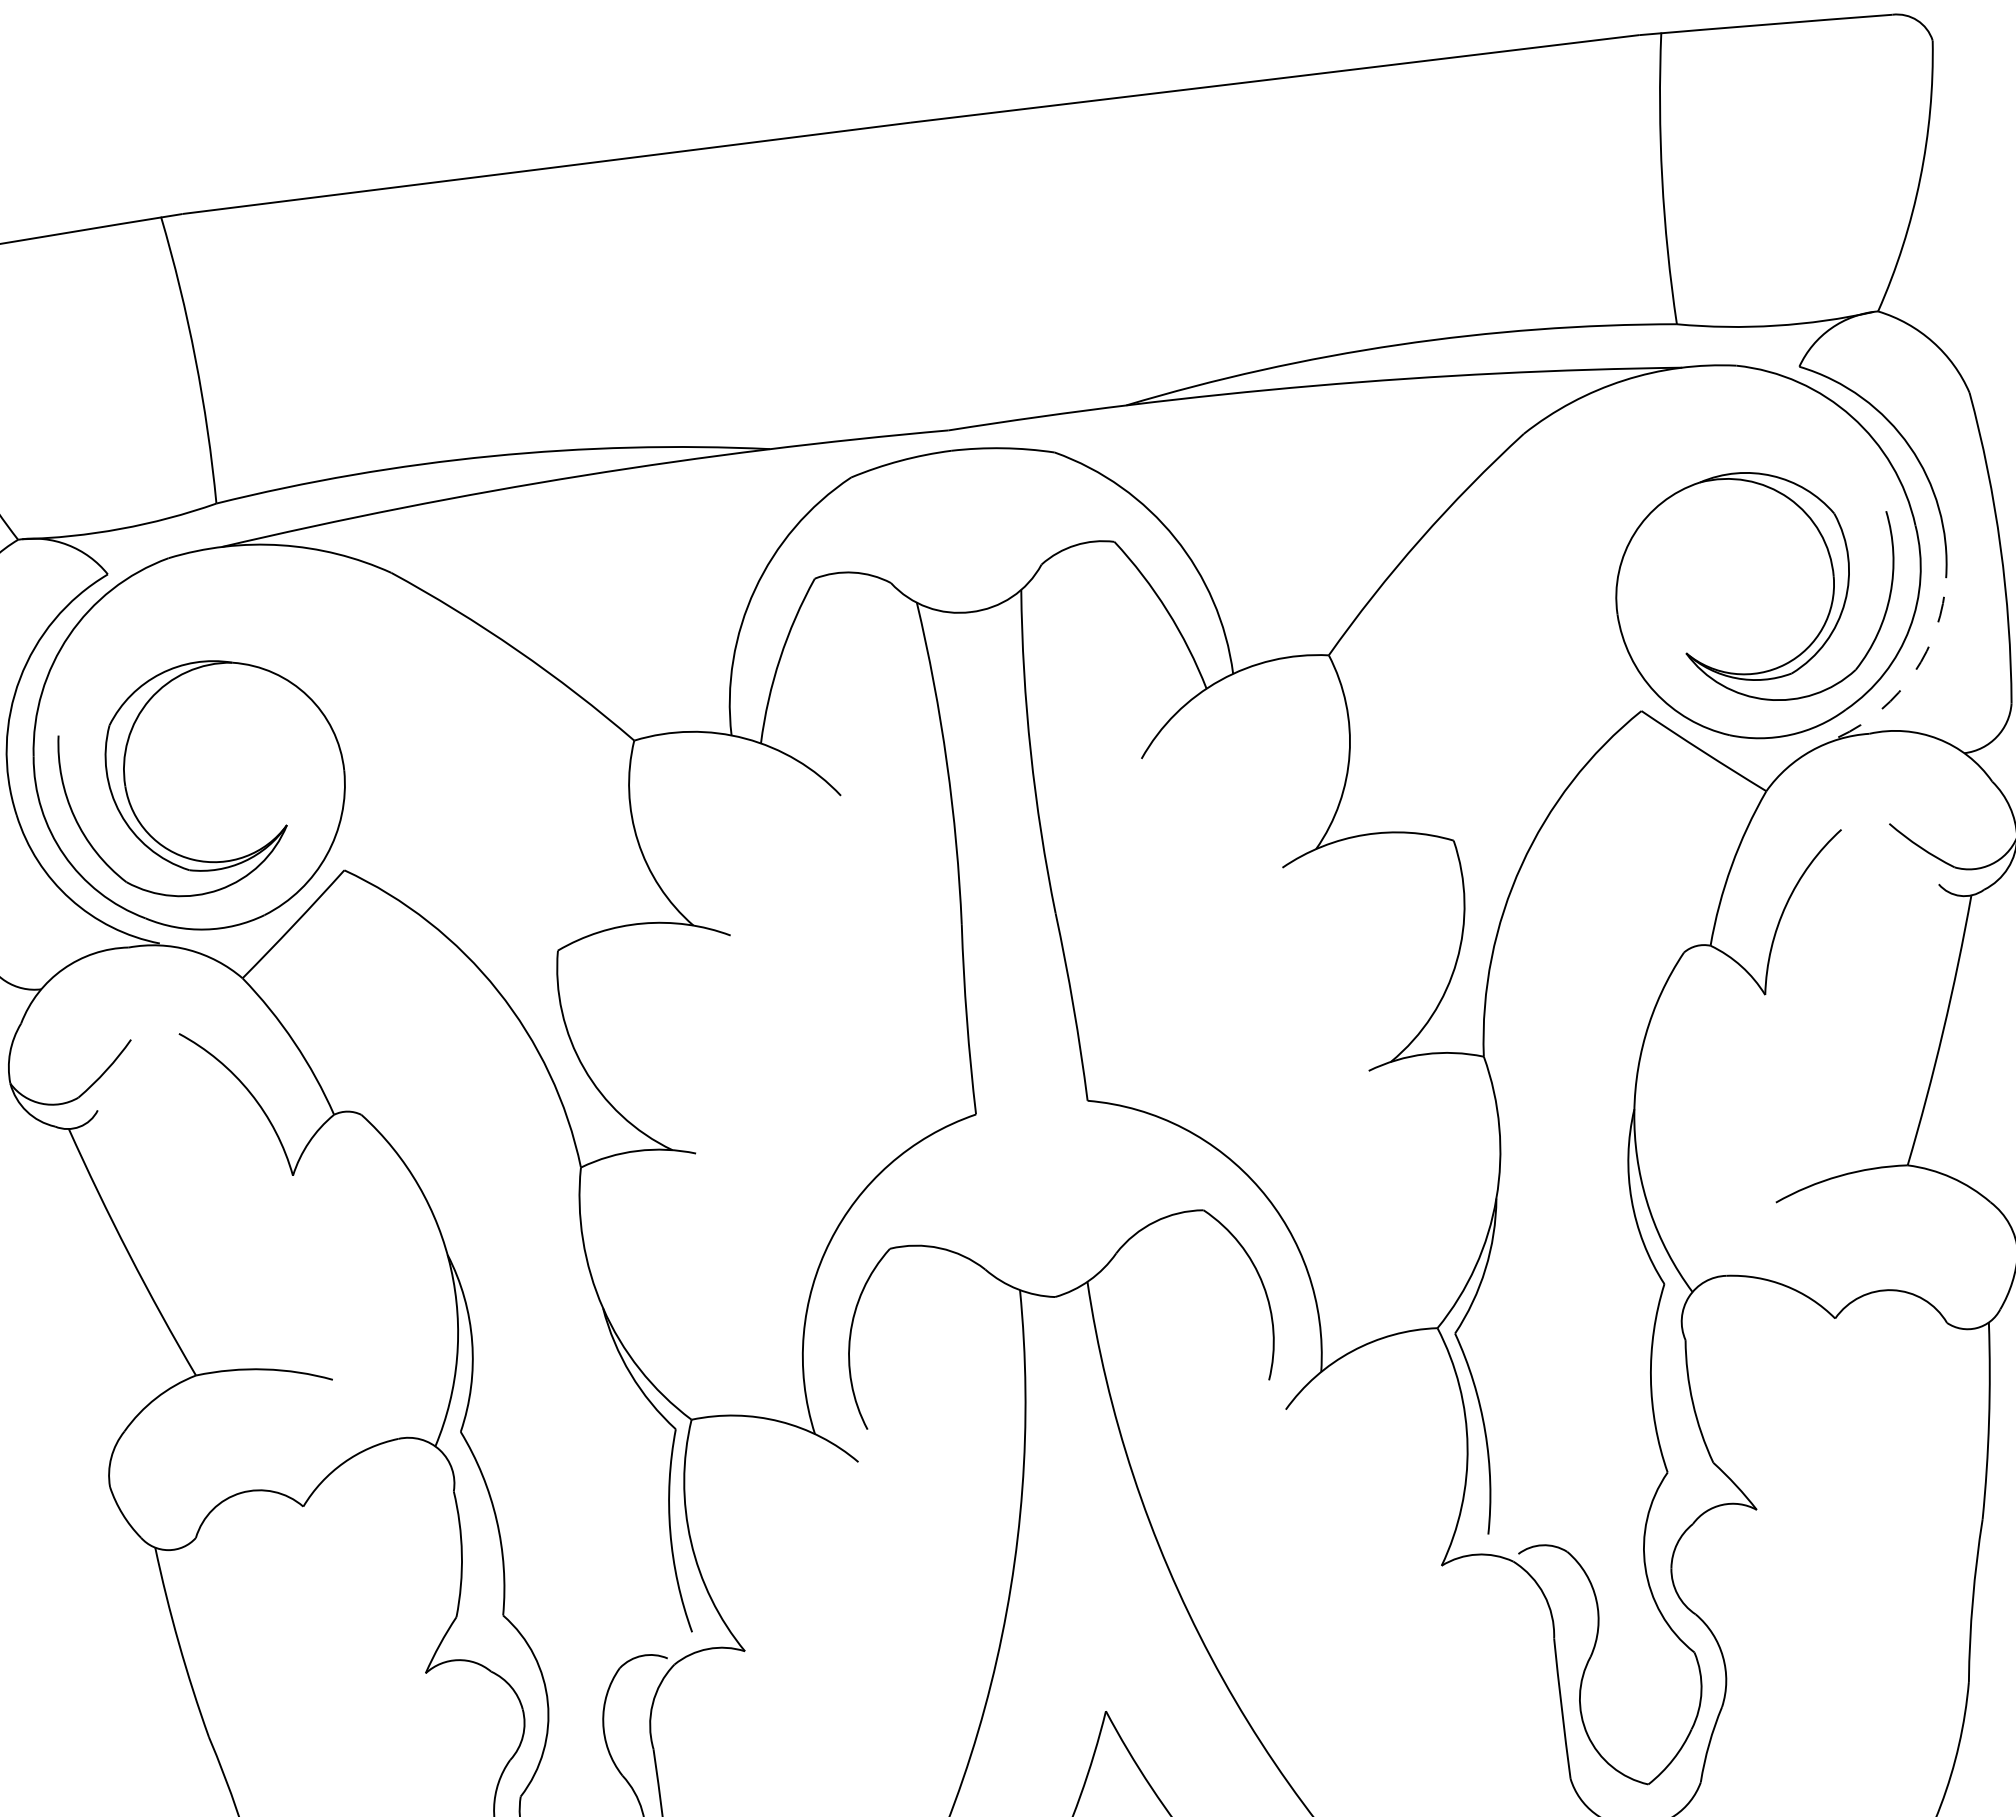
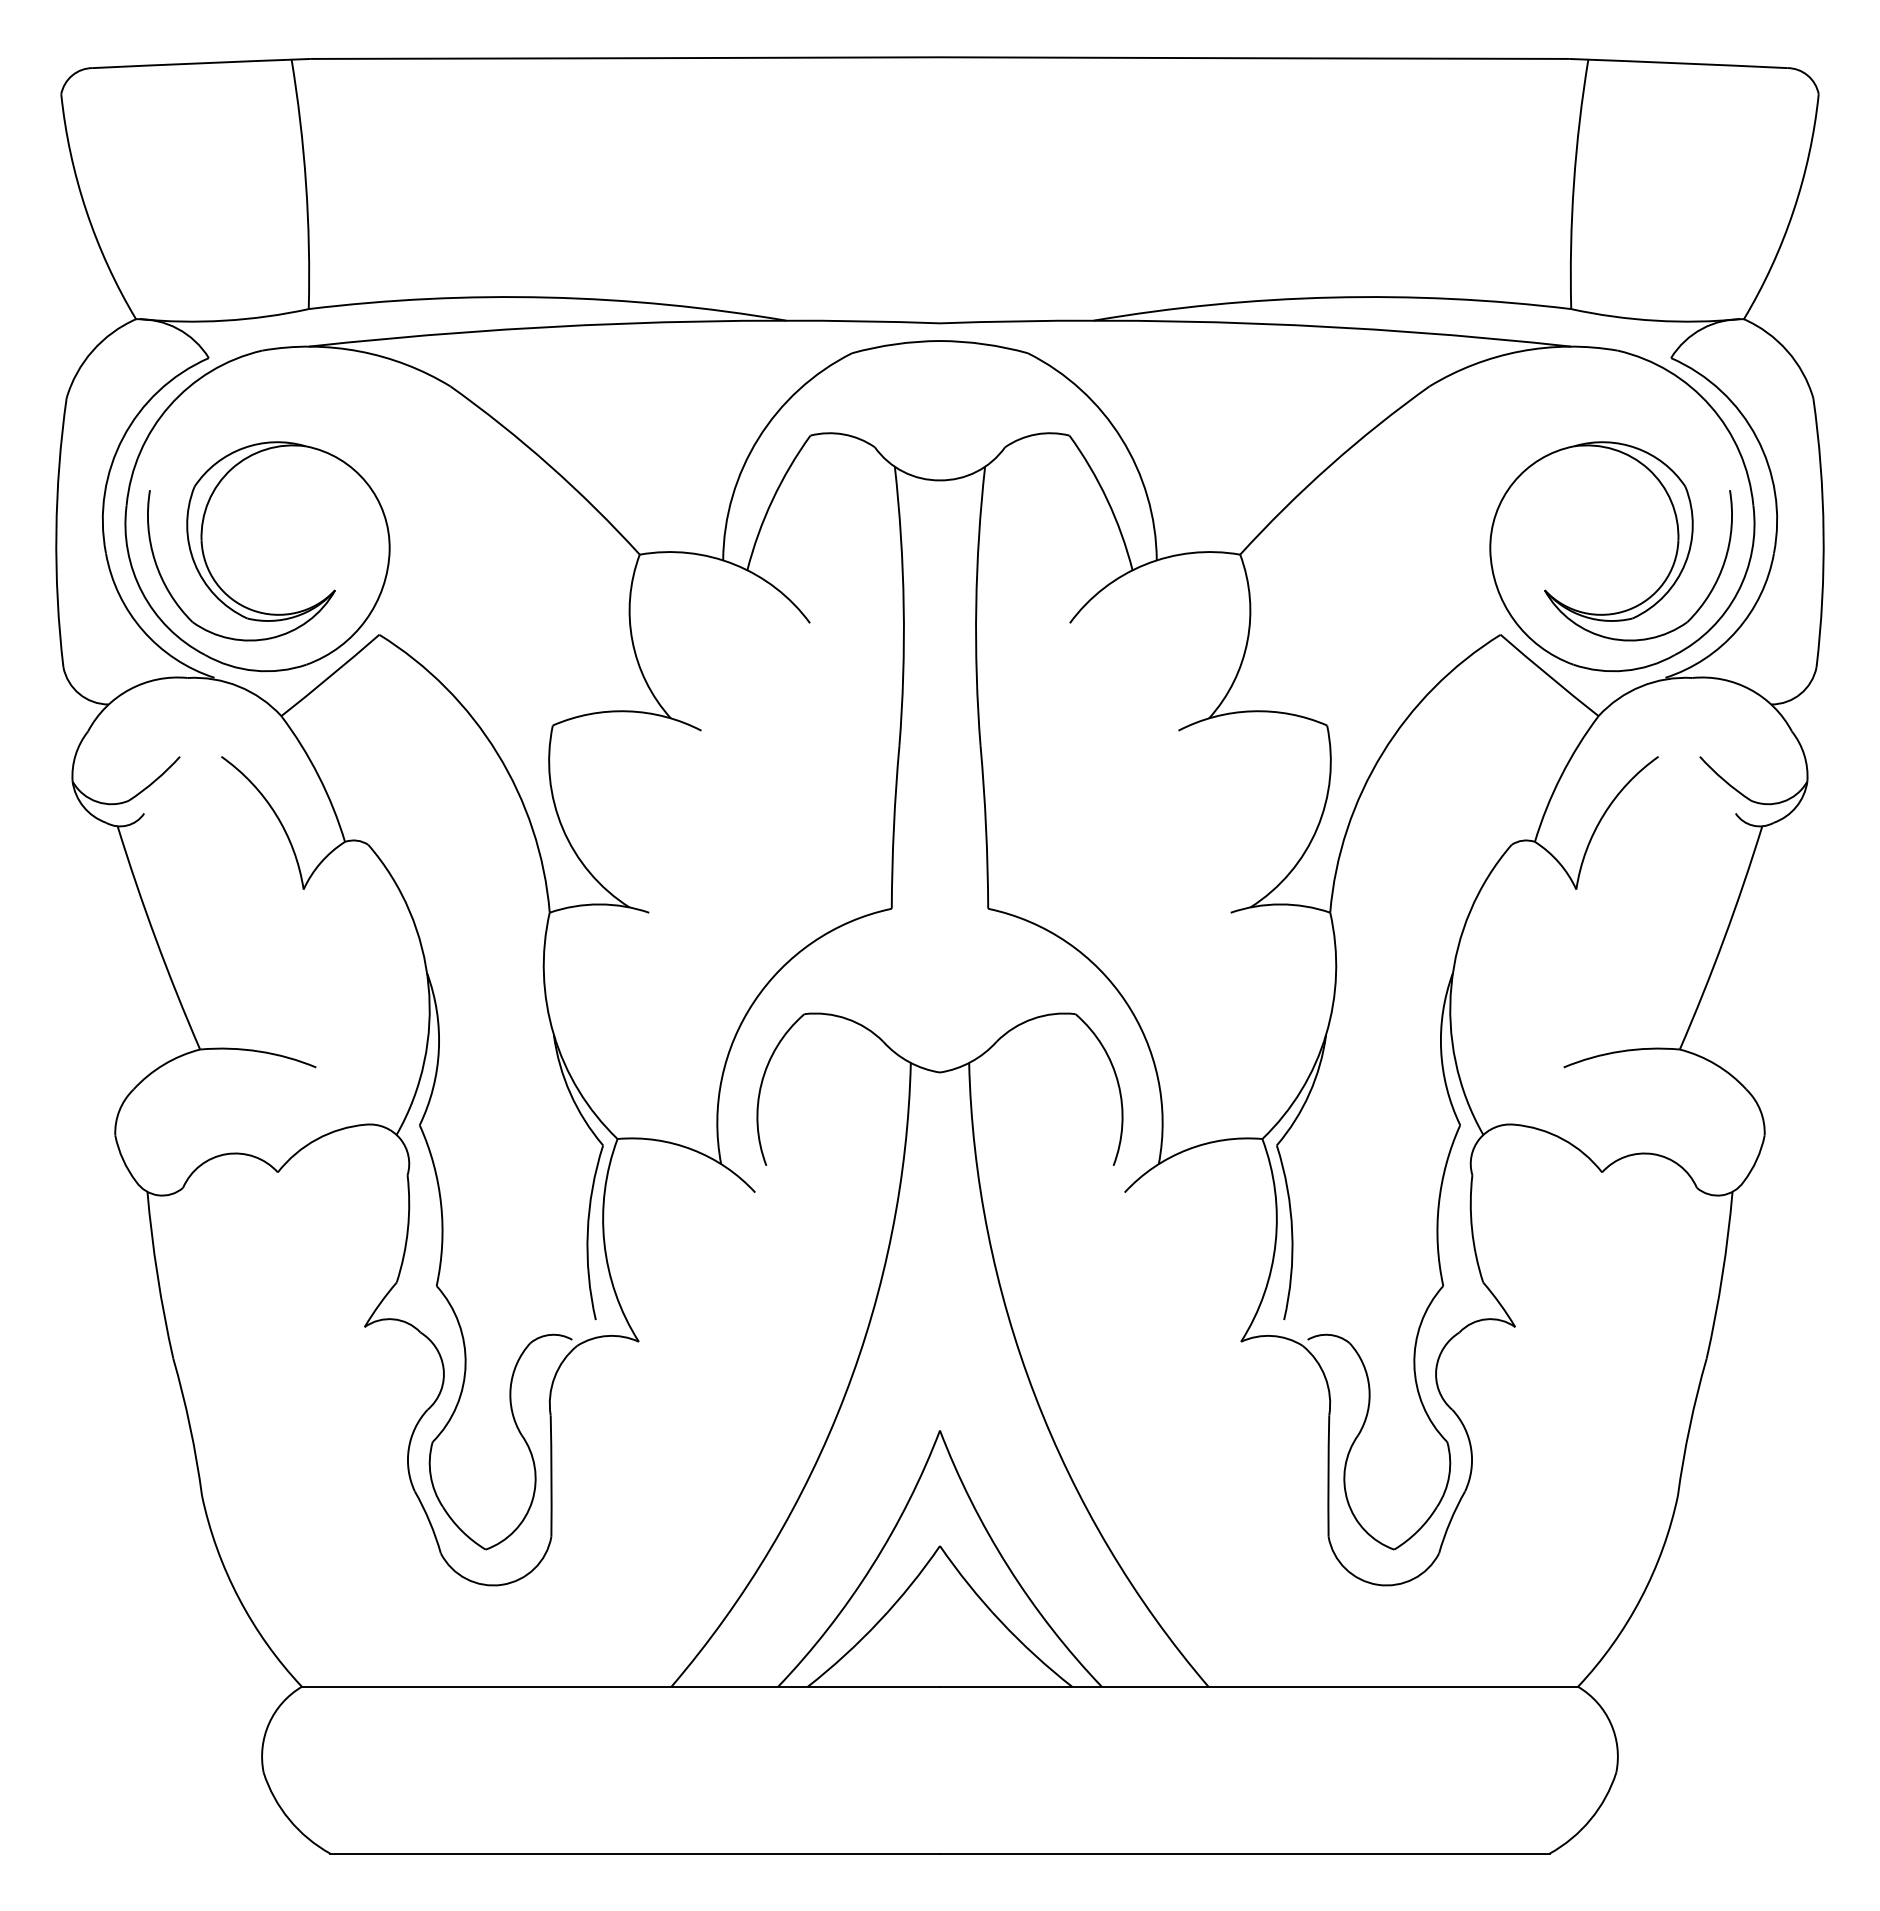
arc: (1913, 672) -> (1736, 630), dashed -> solid

